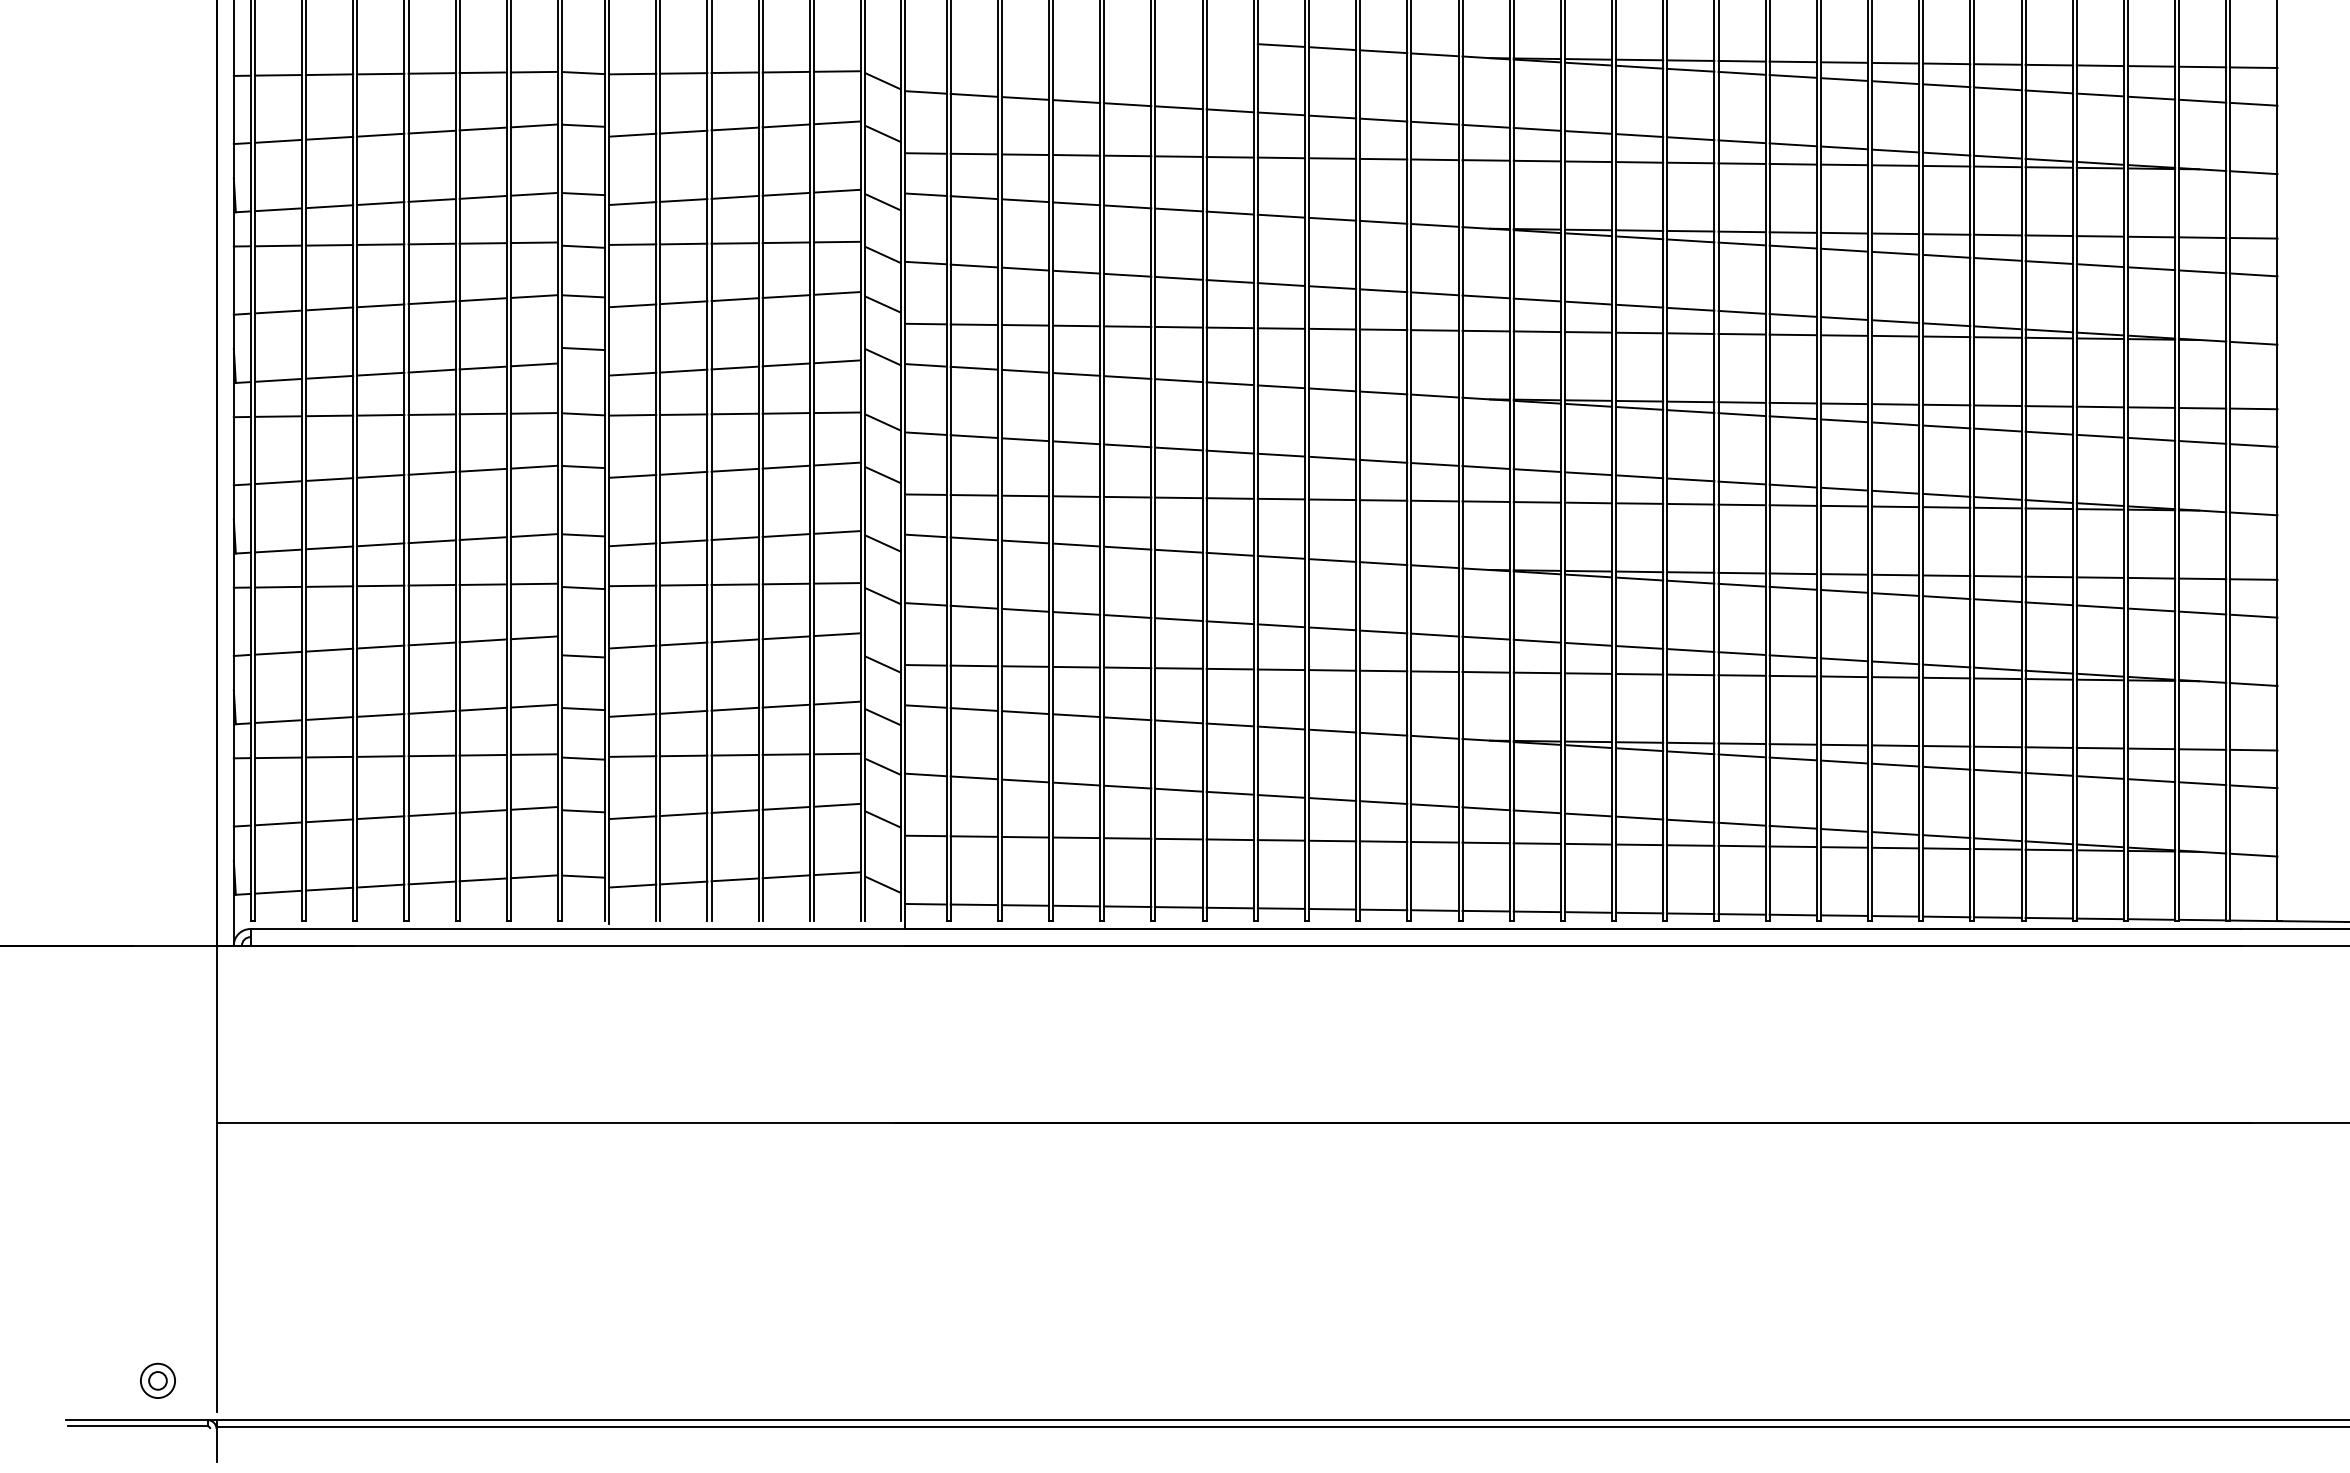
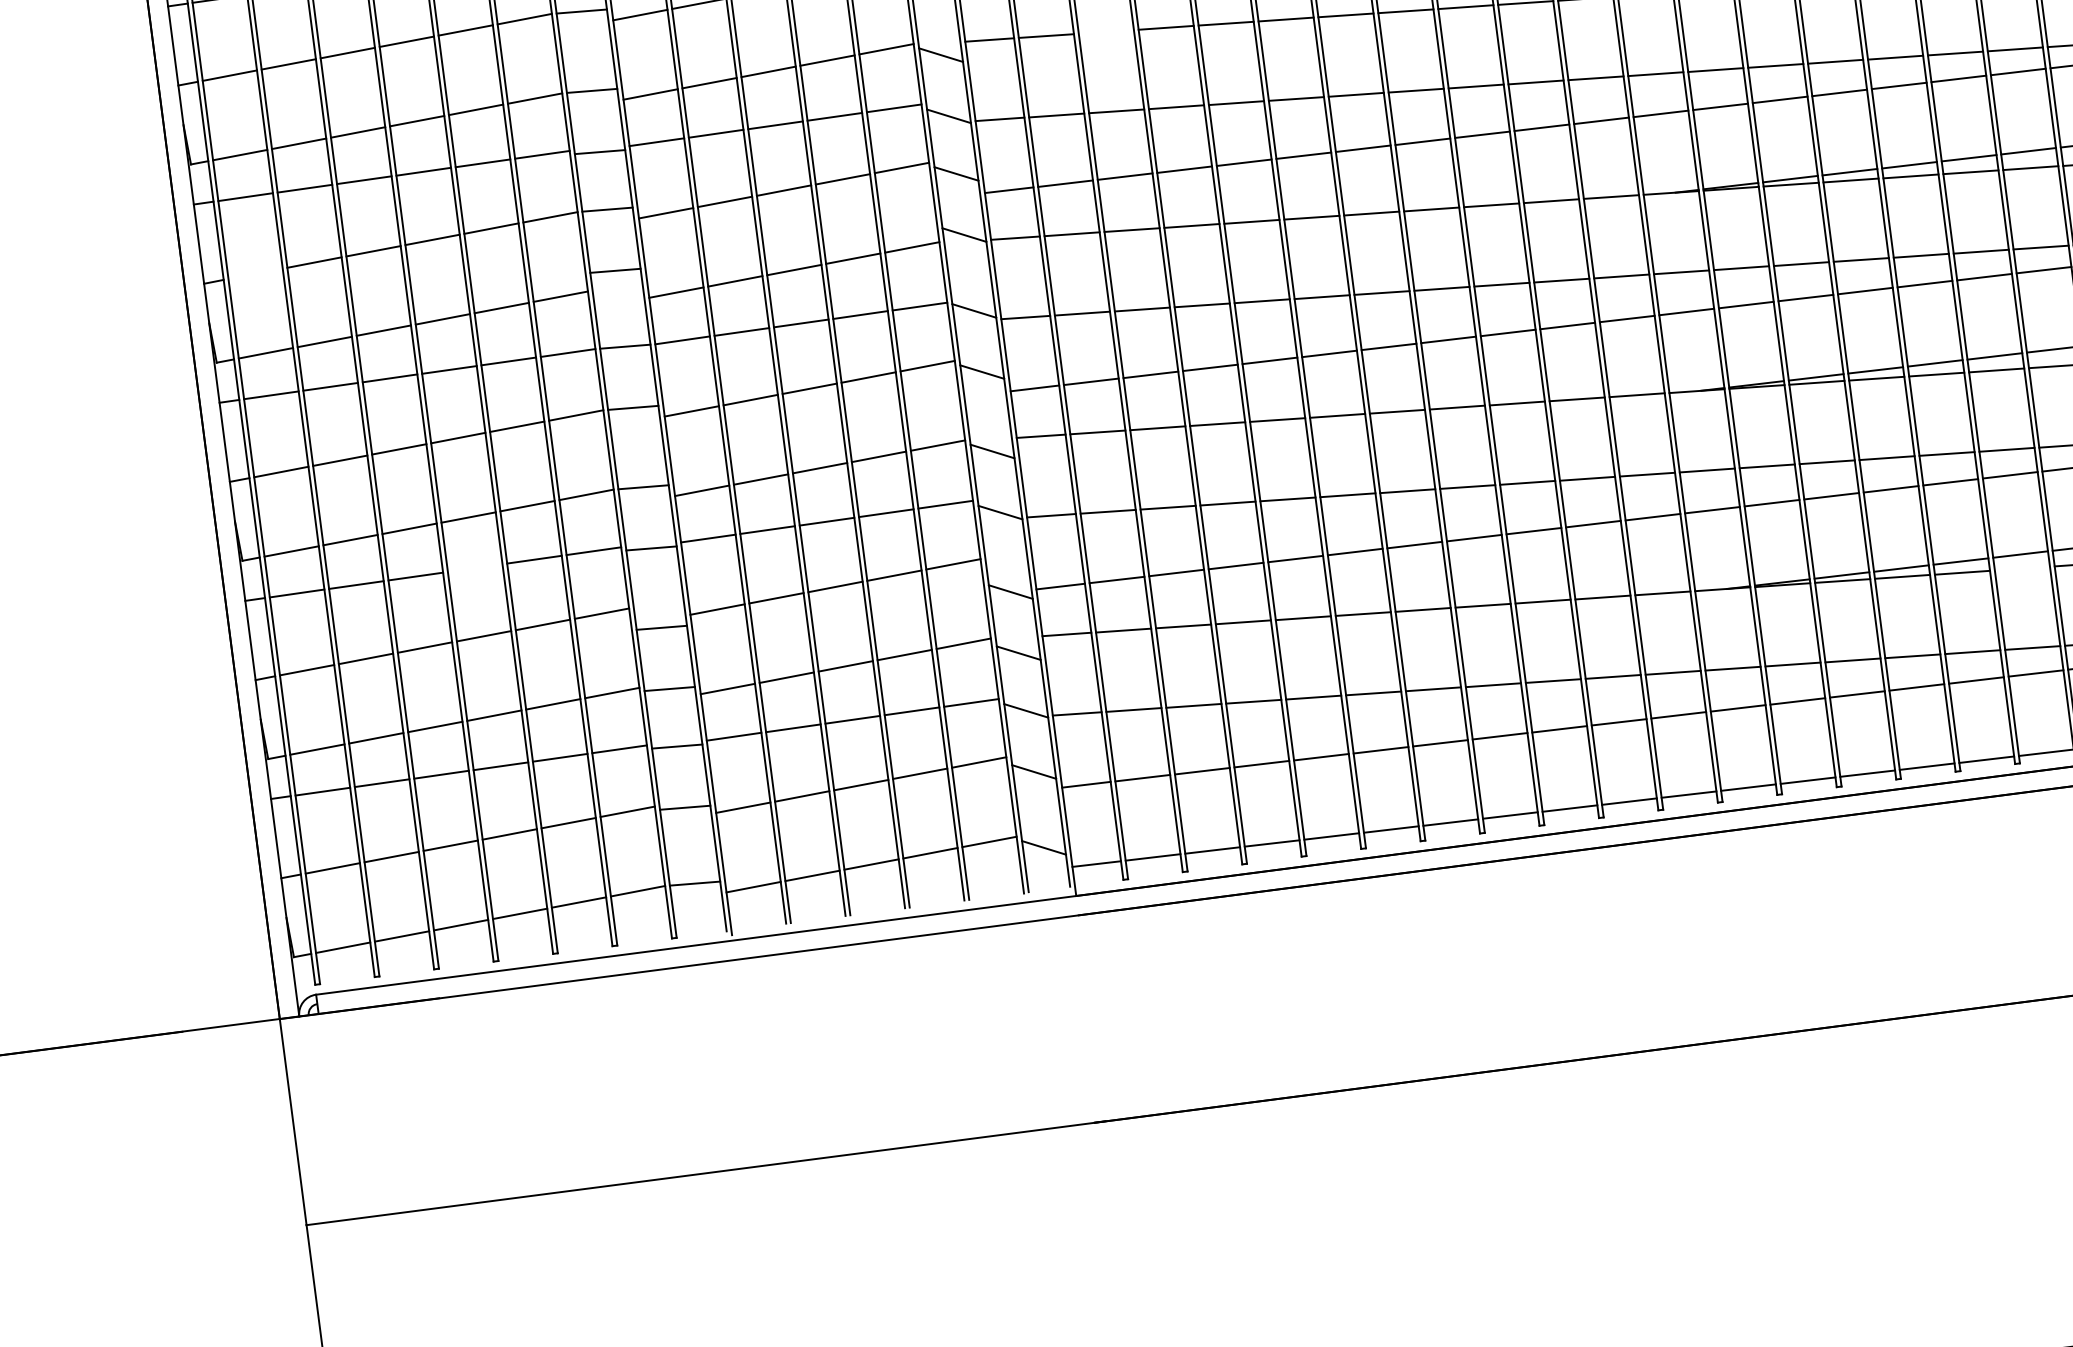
line: (1025, 200) -> (1106, 31), removed
line: (278, 311) -> (255, 273), removed
line: (431, 584) -> (474, 567), removed
line: (1741, 755) -> (2021, 568), removed

